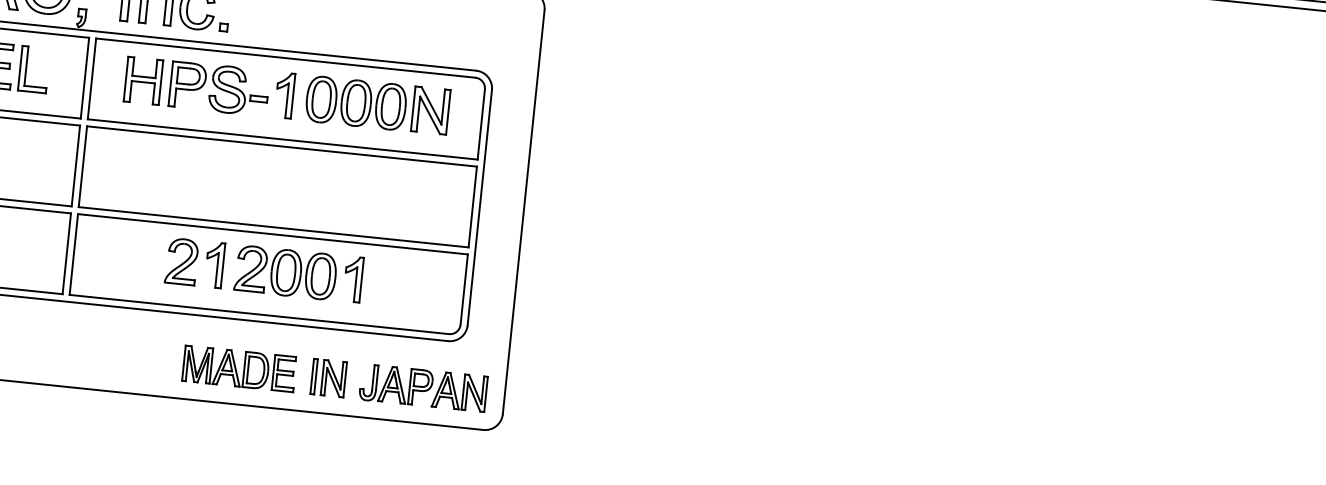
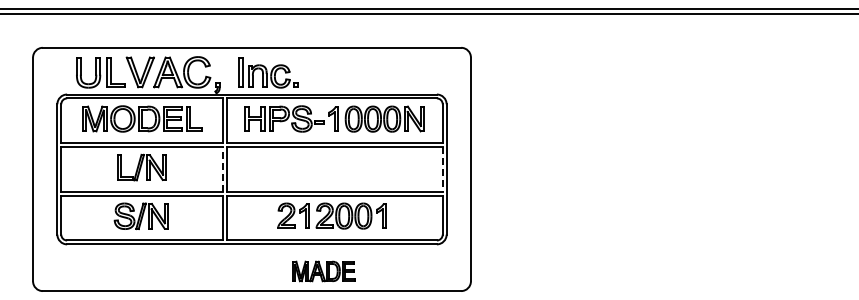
line: (75, 164) -> (222, 168), solid -> dashed
line: (472, 207) -> (442, 169), solid -> dashed
part: (399, 385) -> (412, 271), removed

